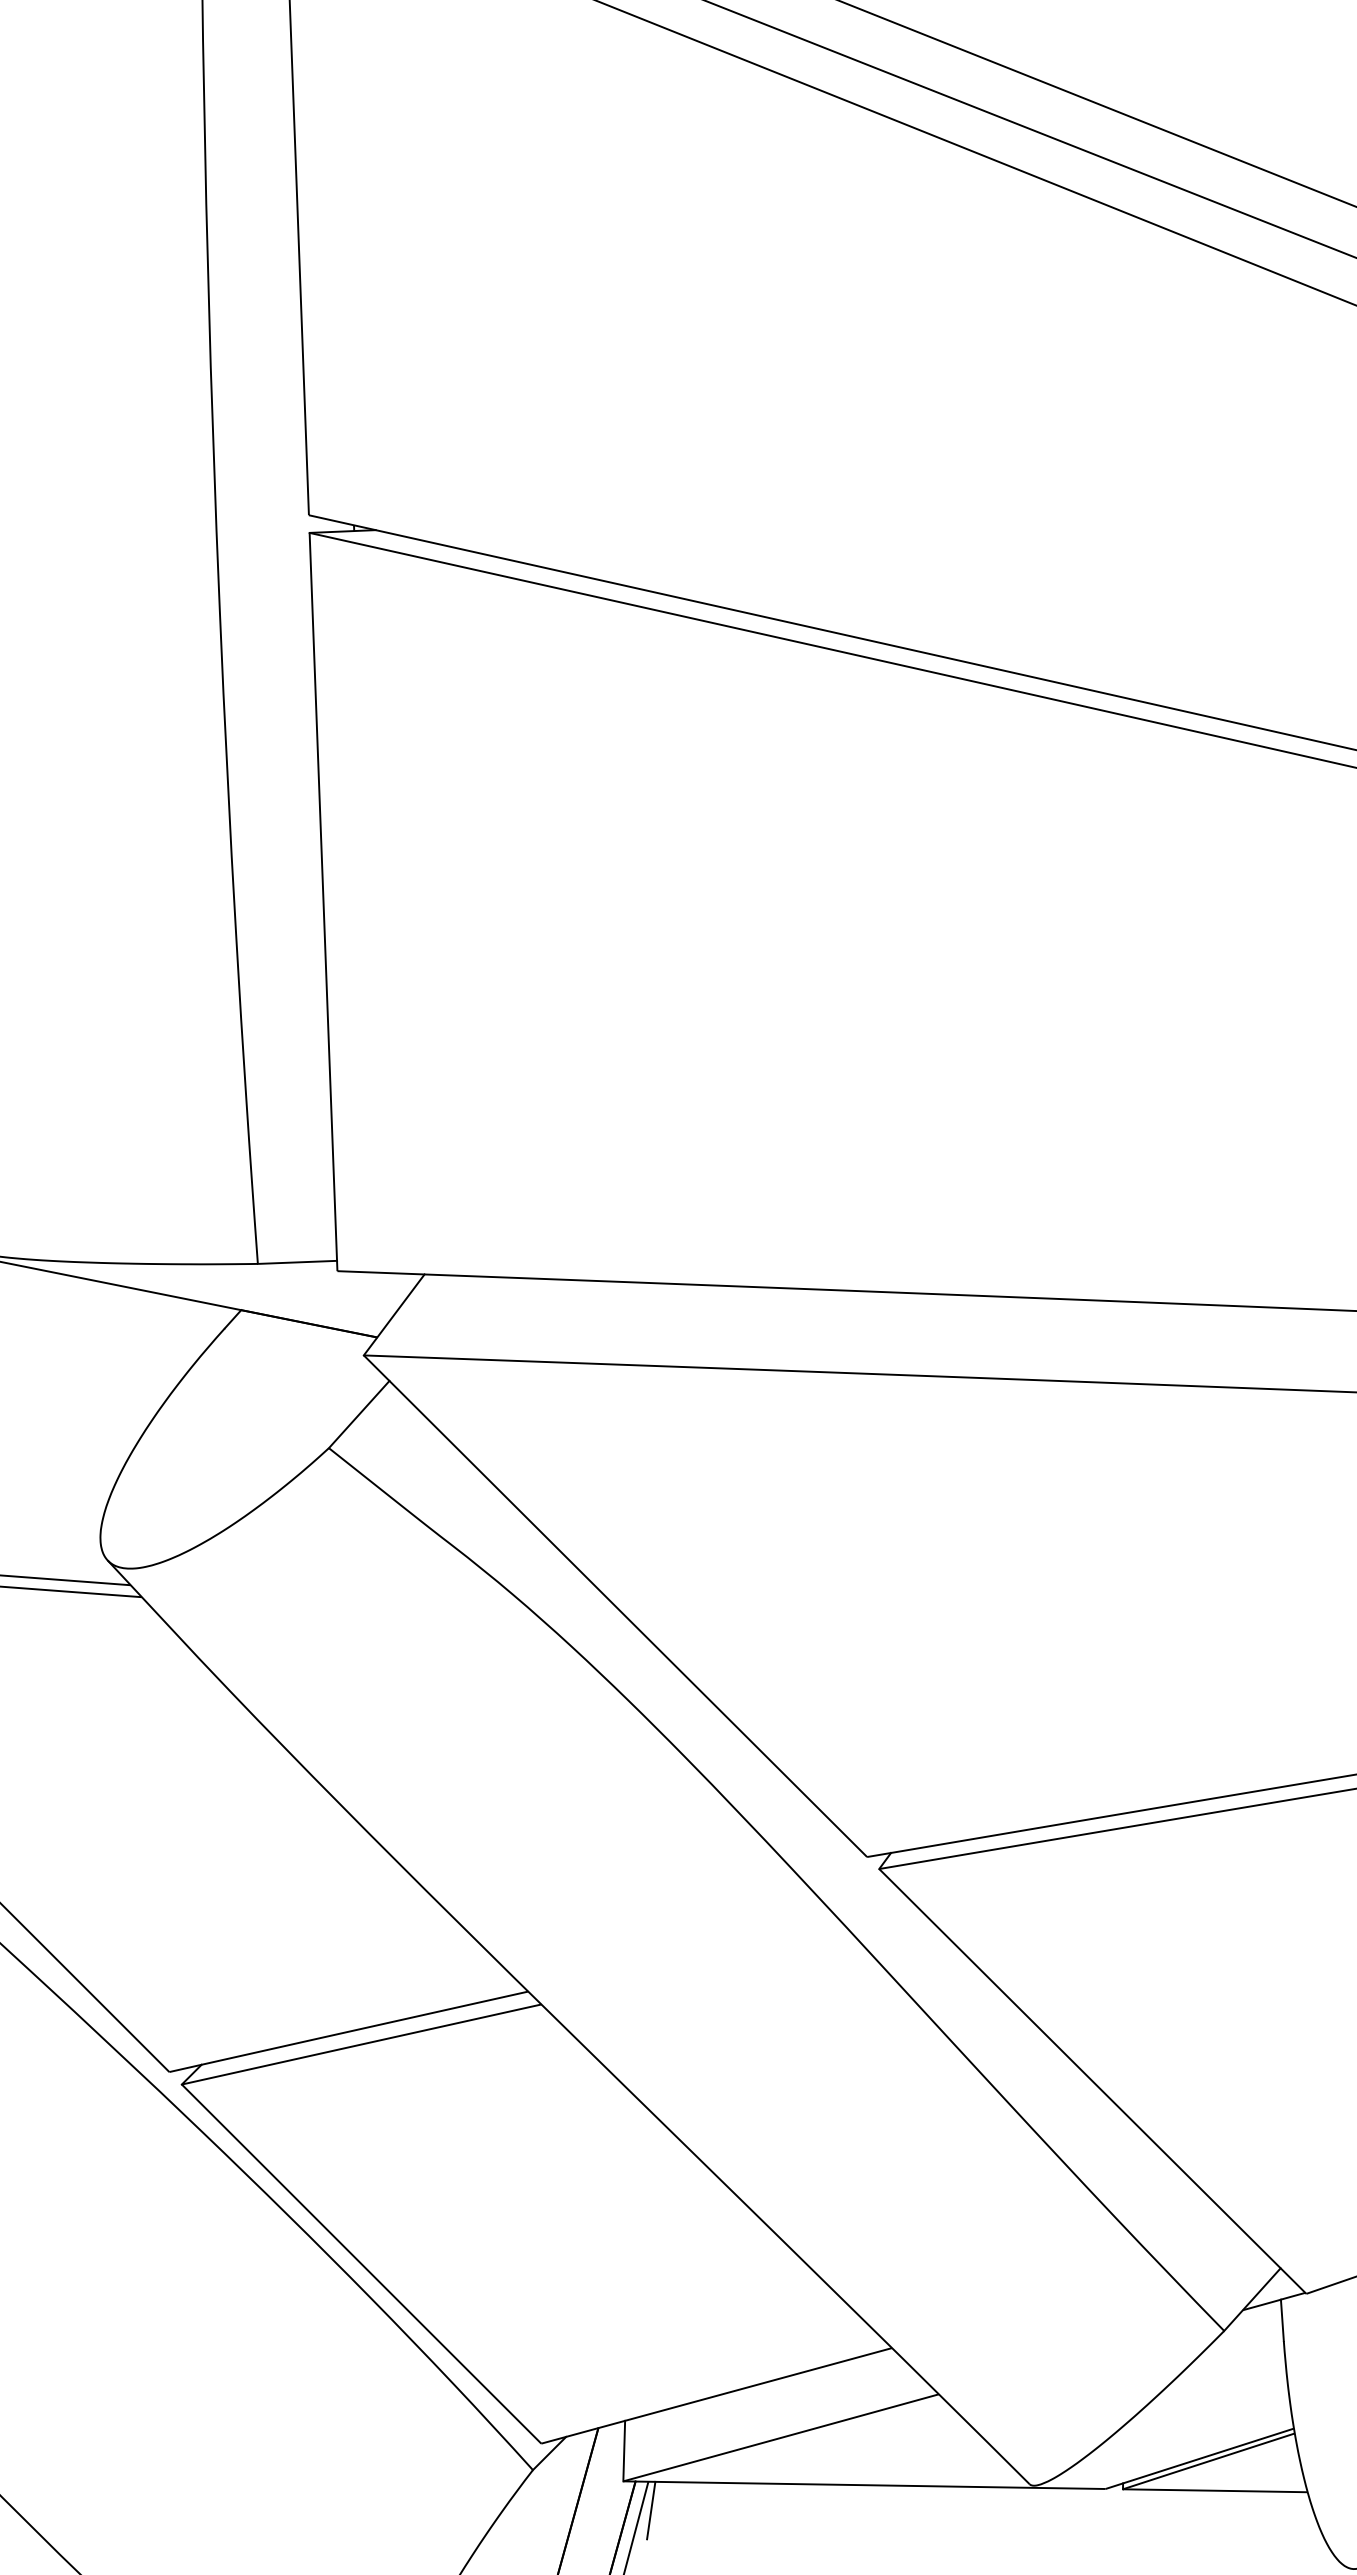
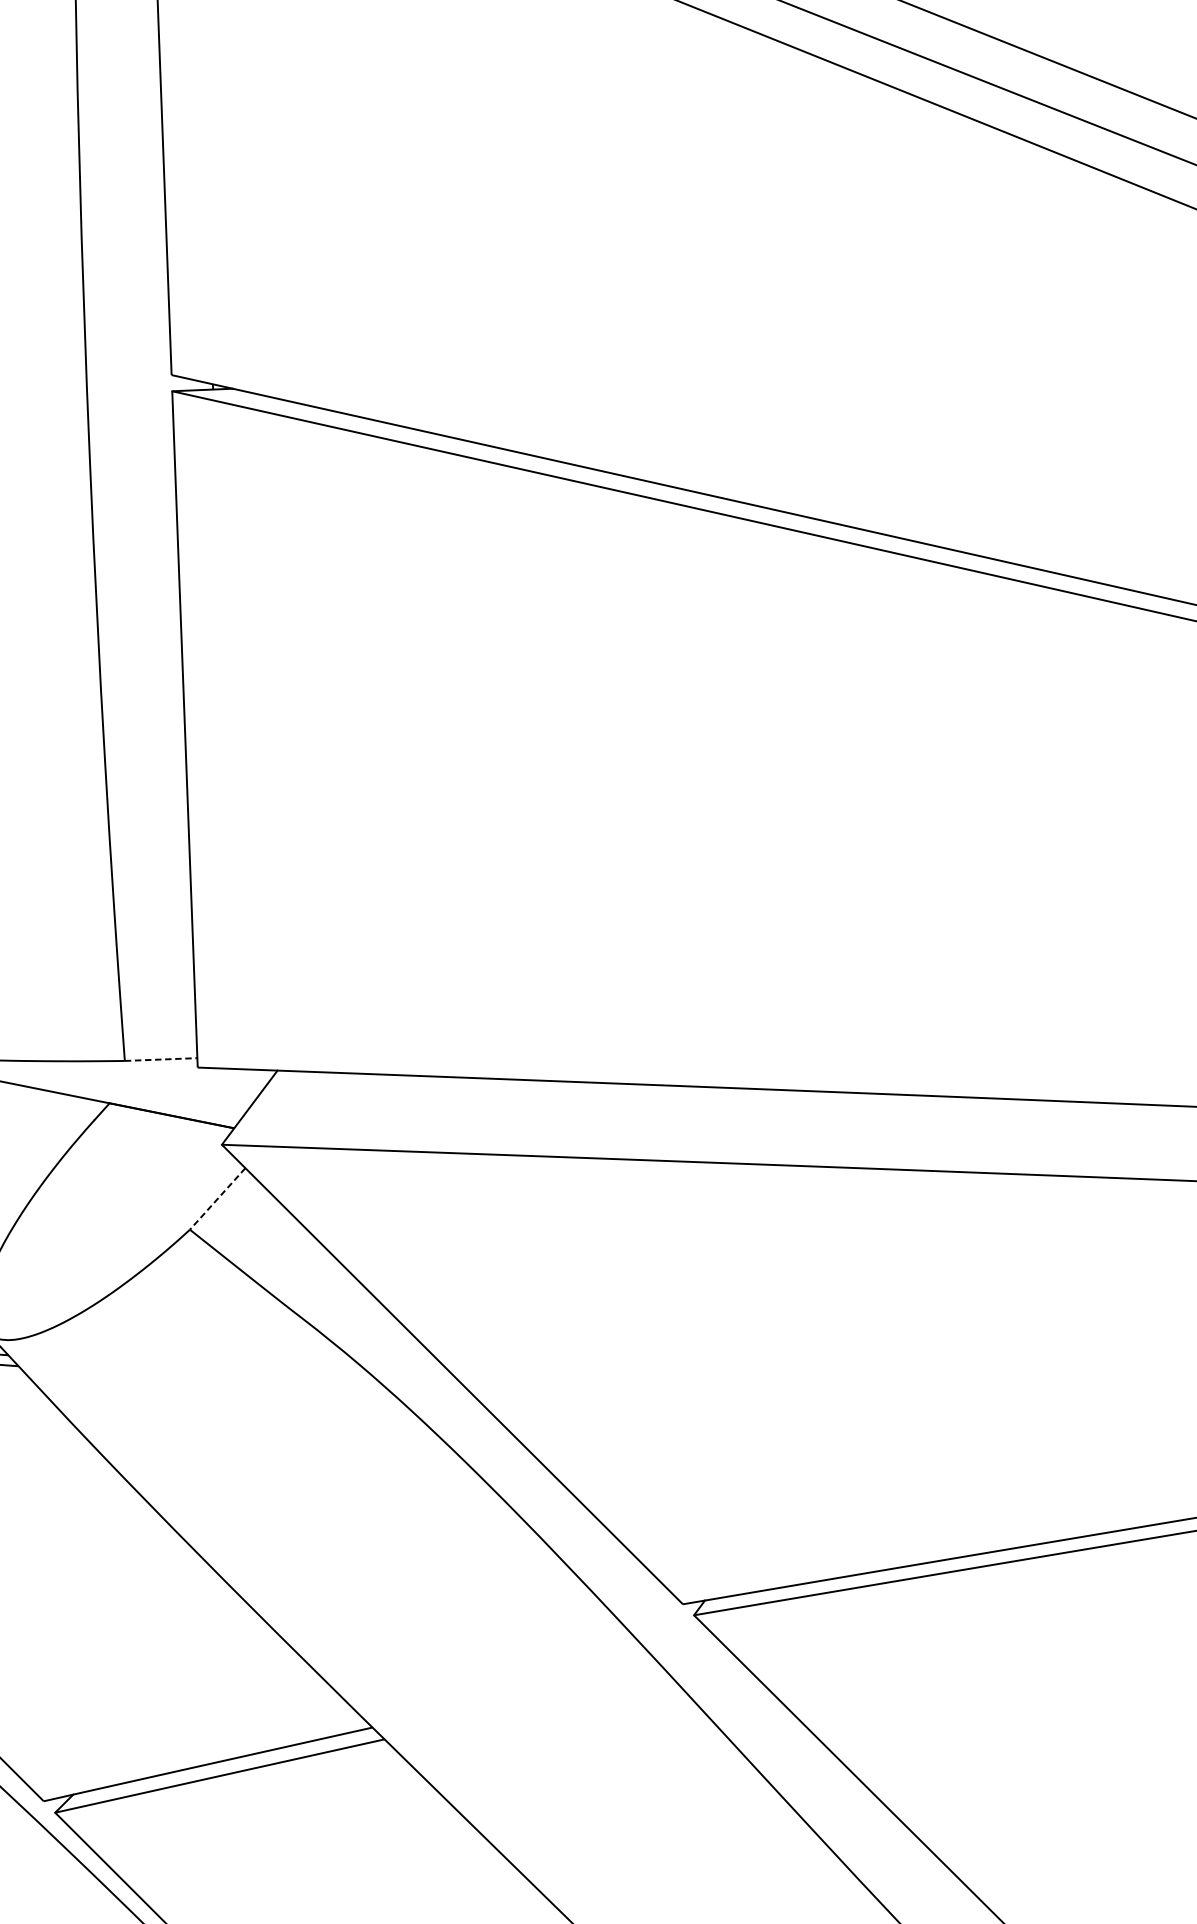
line: (297, 1262) -> (161, 1059), solid -> dashed
line: (358, 1414) -> (217, 1198), solid -> dashed

